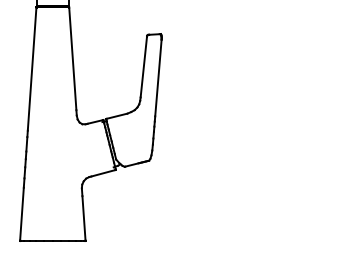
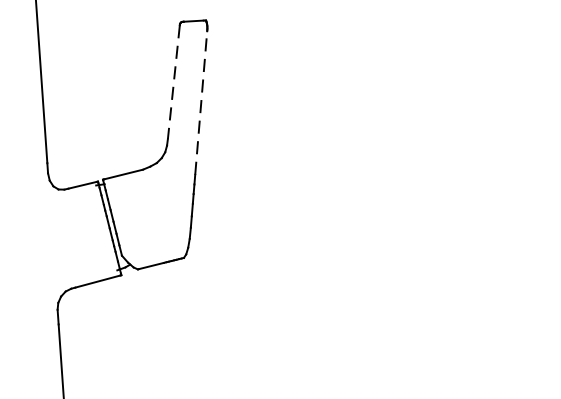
line: (143, 67) -> (173, 83), solid -> dashed
line: (158, 77) -> (201, 101), solid -> dashed

